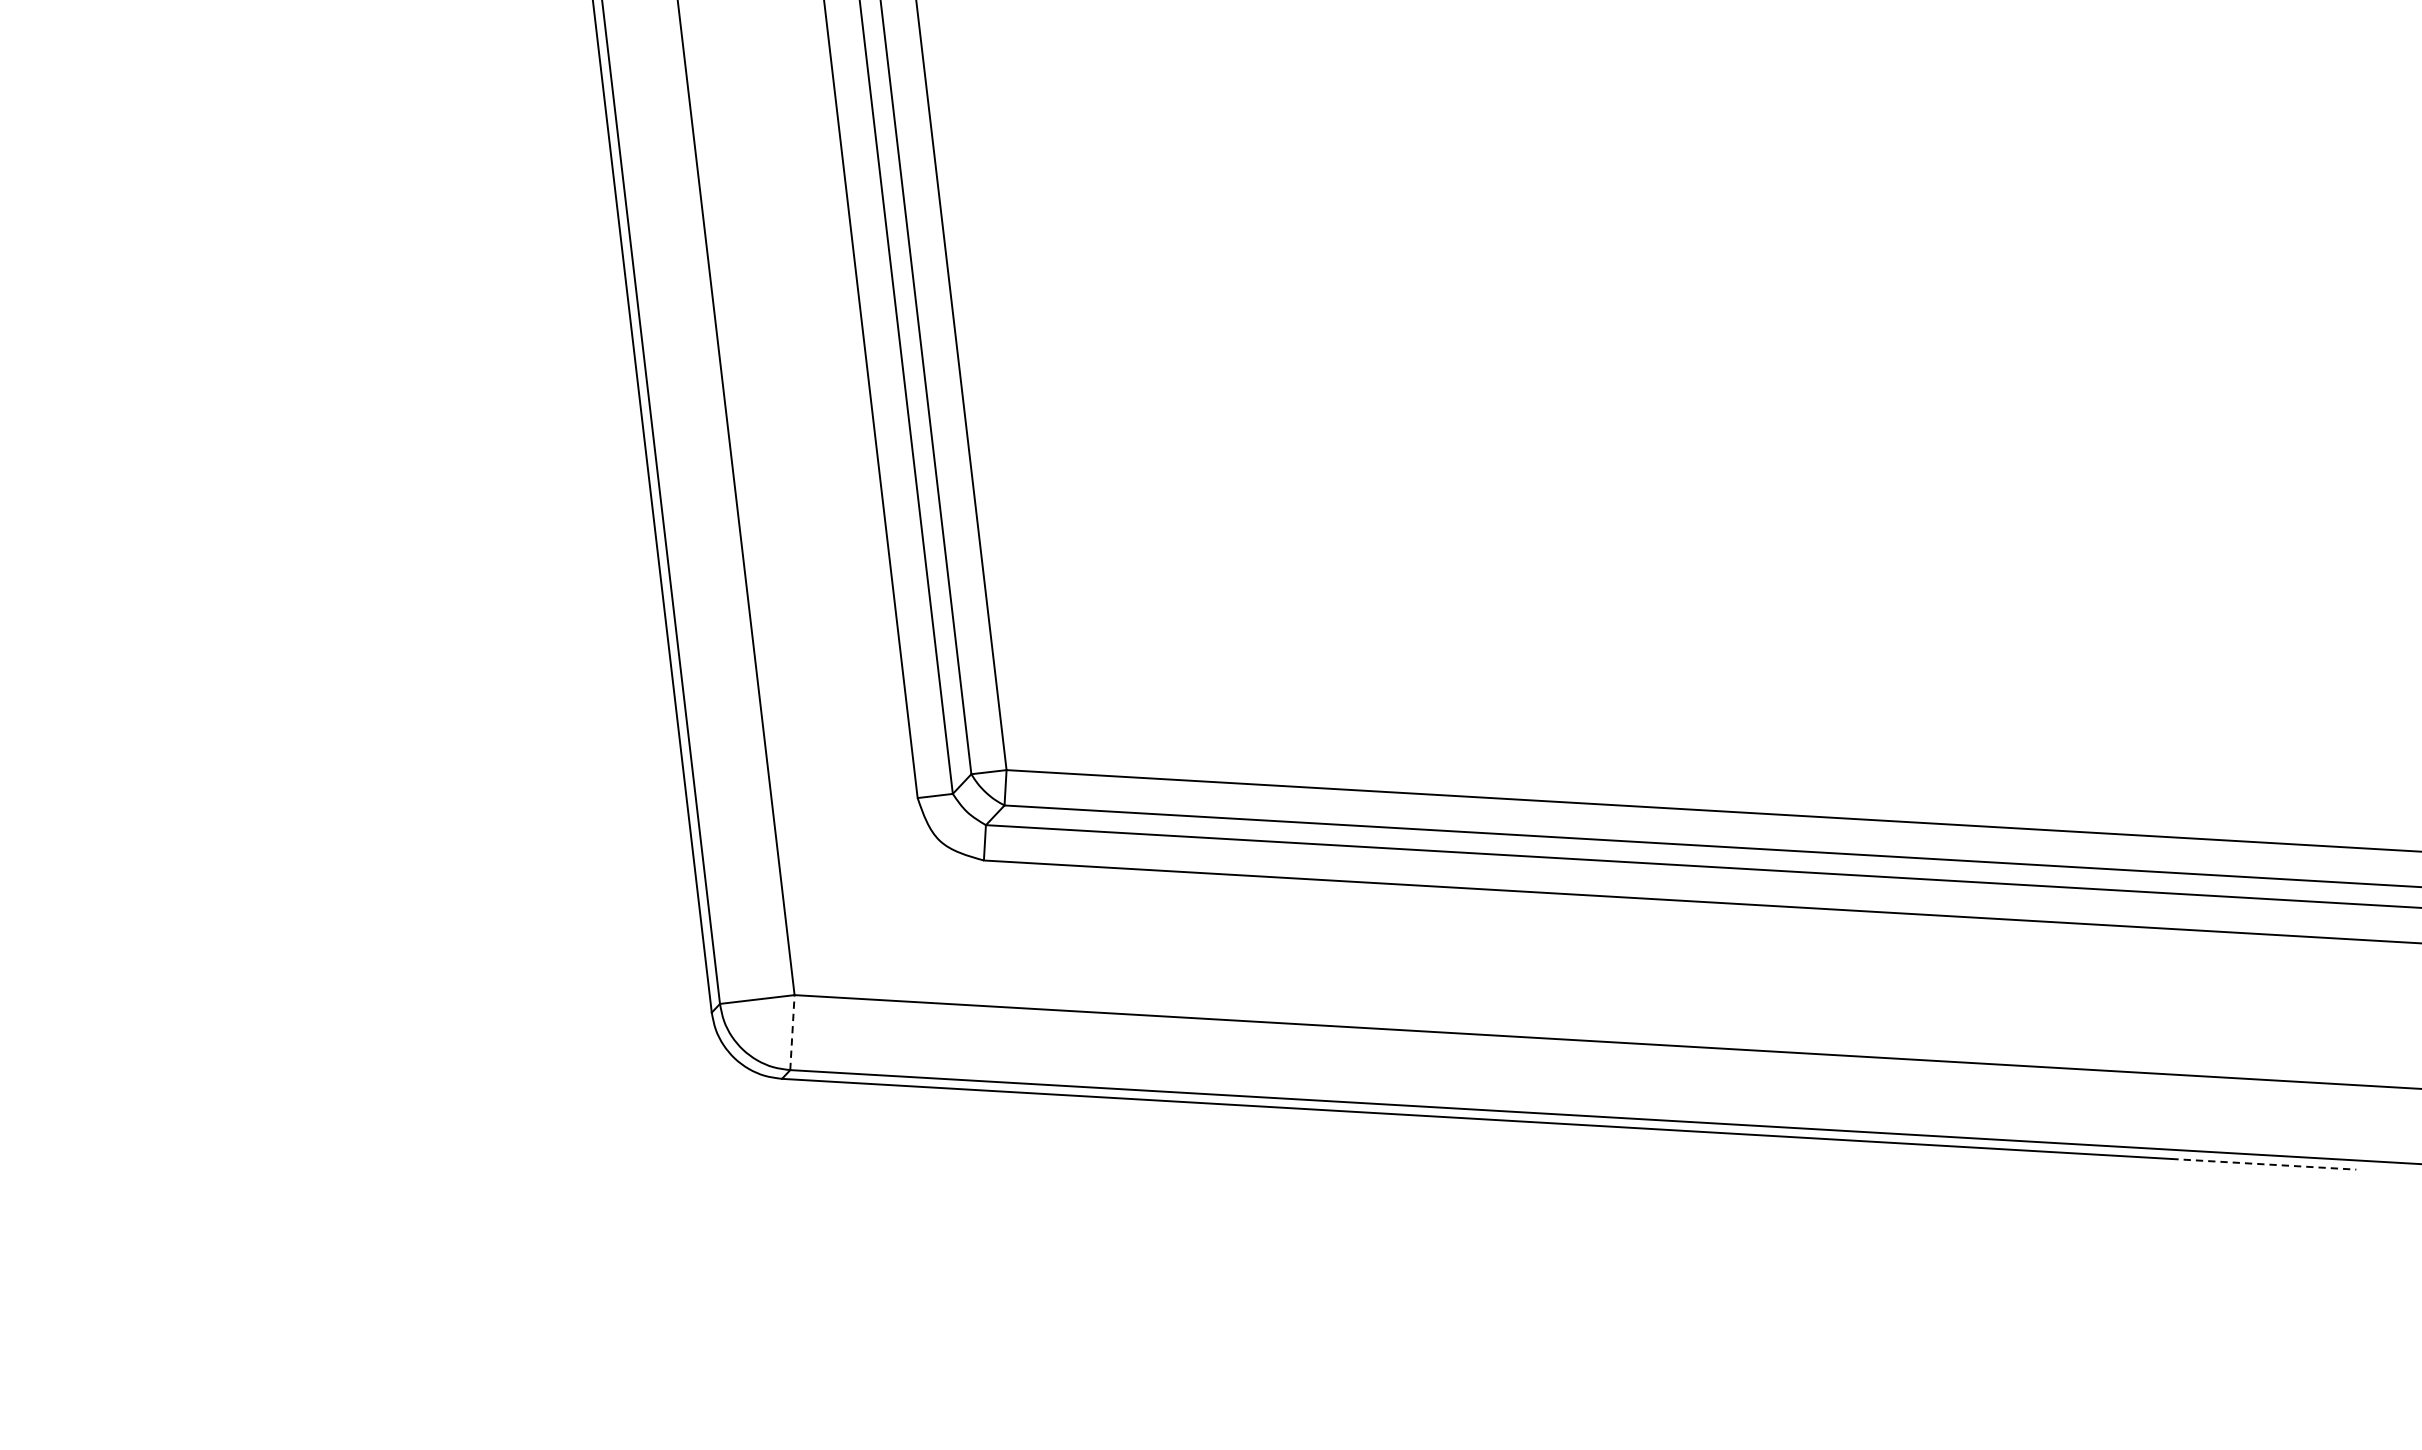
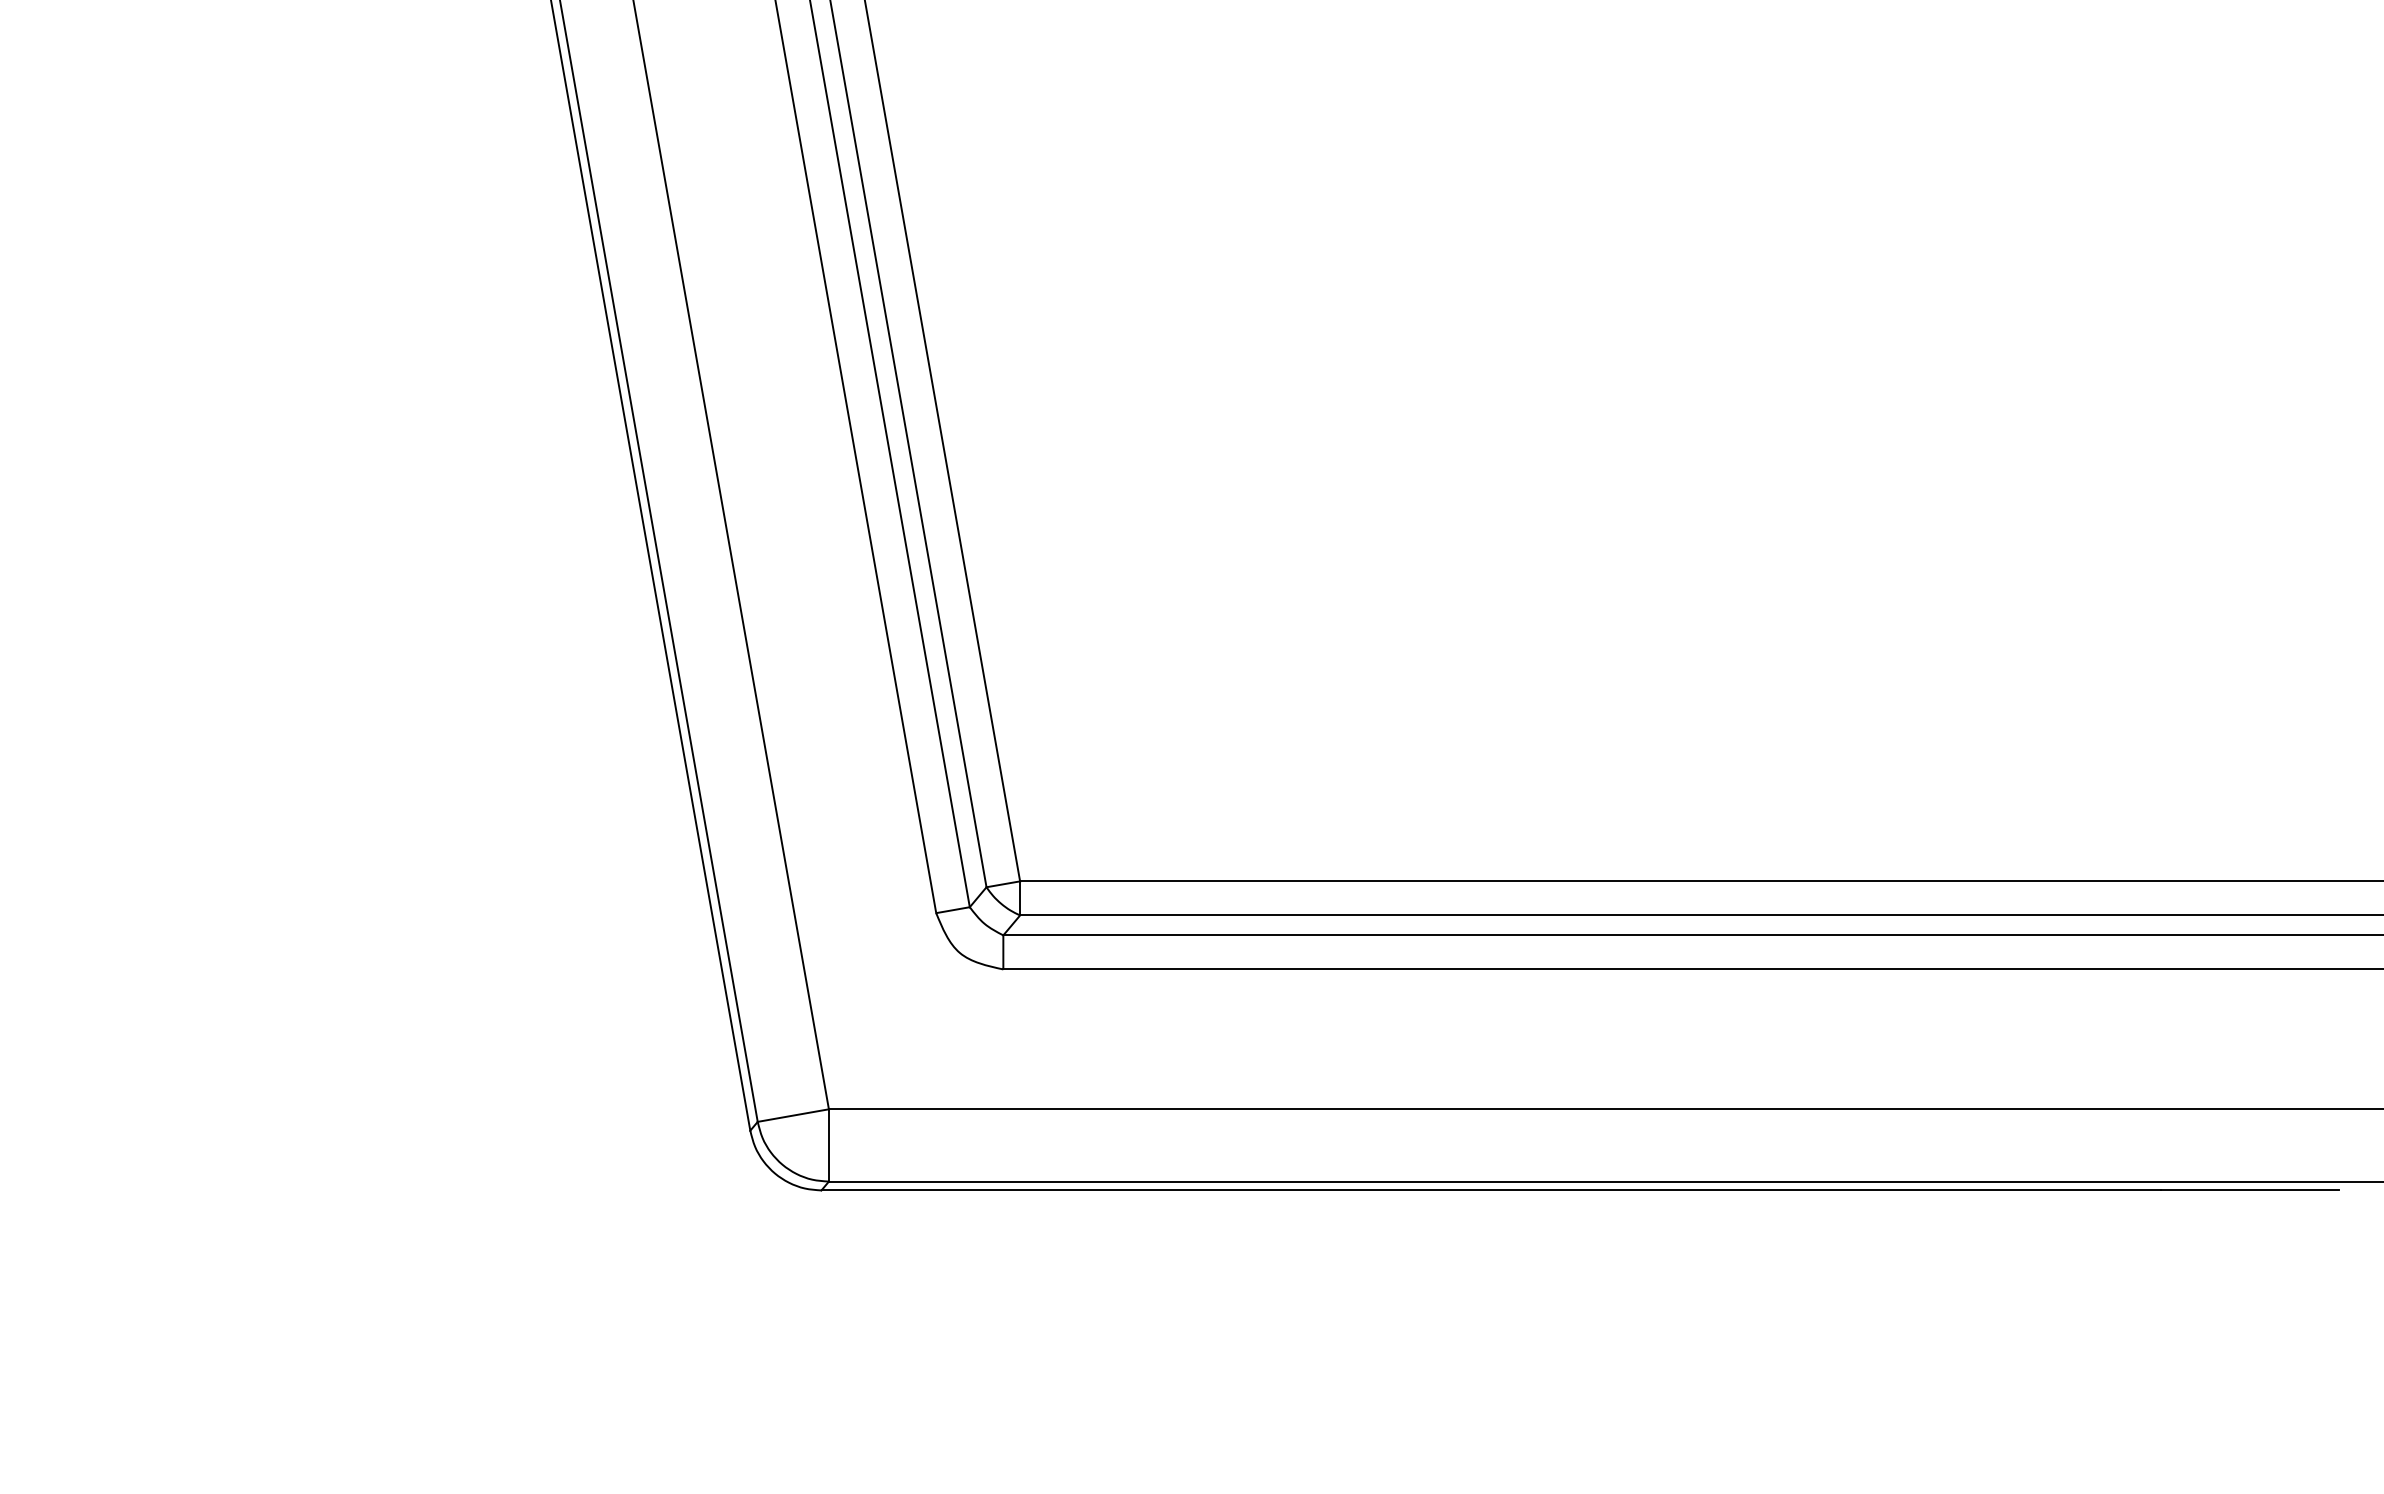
line: (792, 1031) -> (828, 1144), dashed -> solid
line: (2264, 1164) -> (2250, 1190), dashed -> solid

